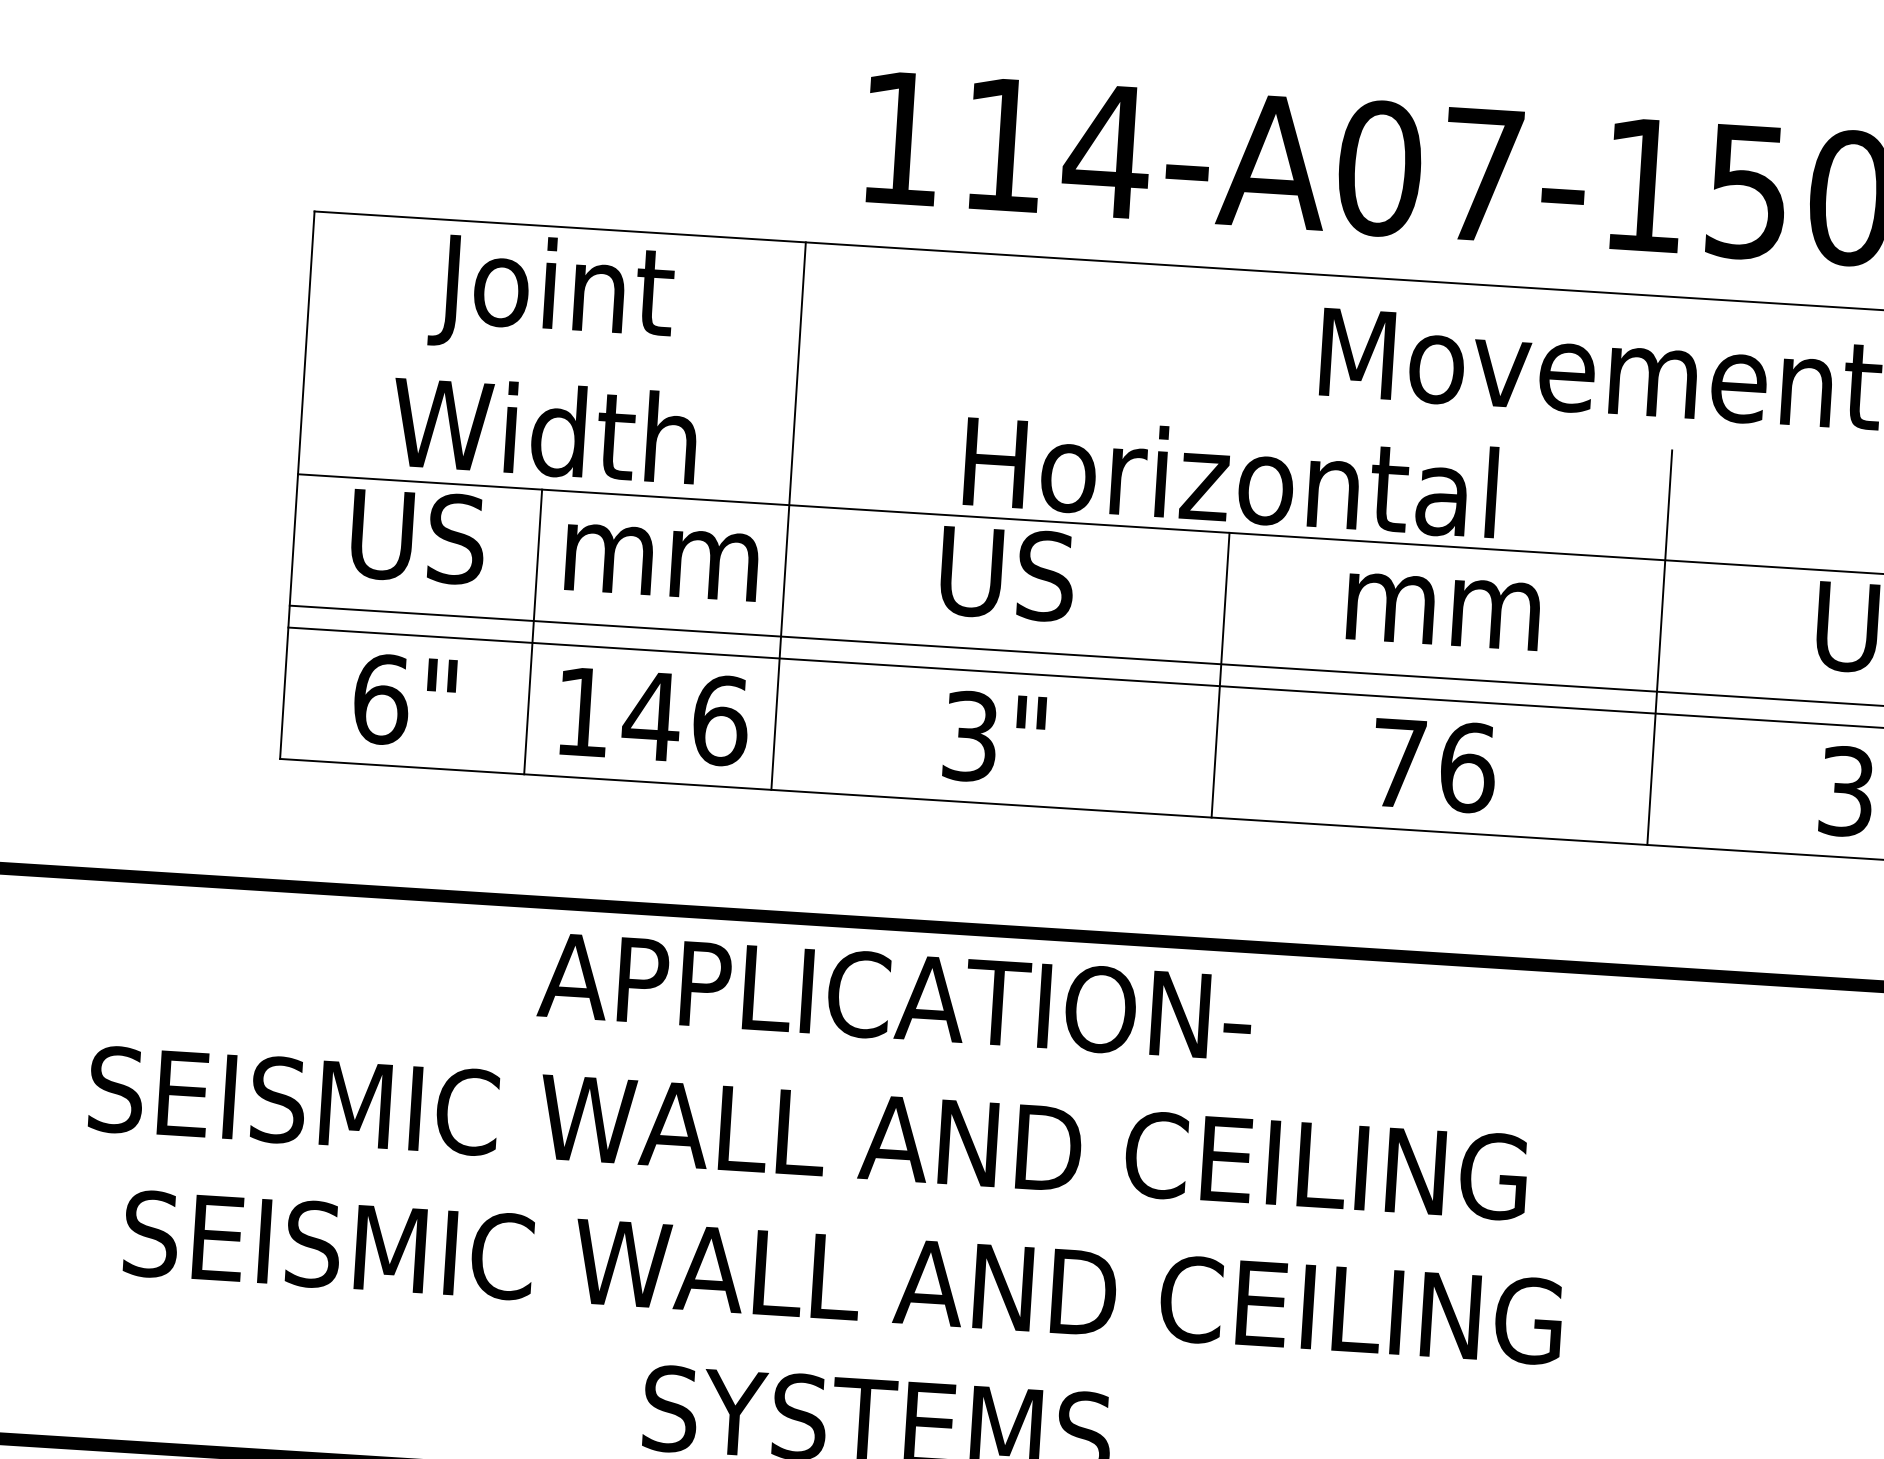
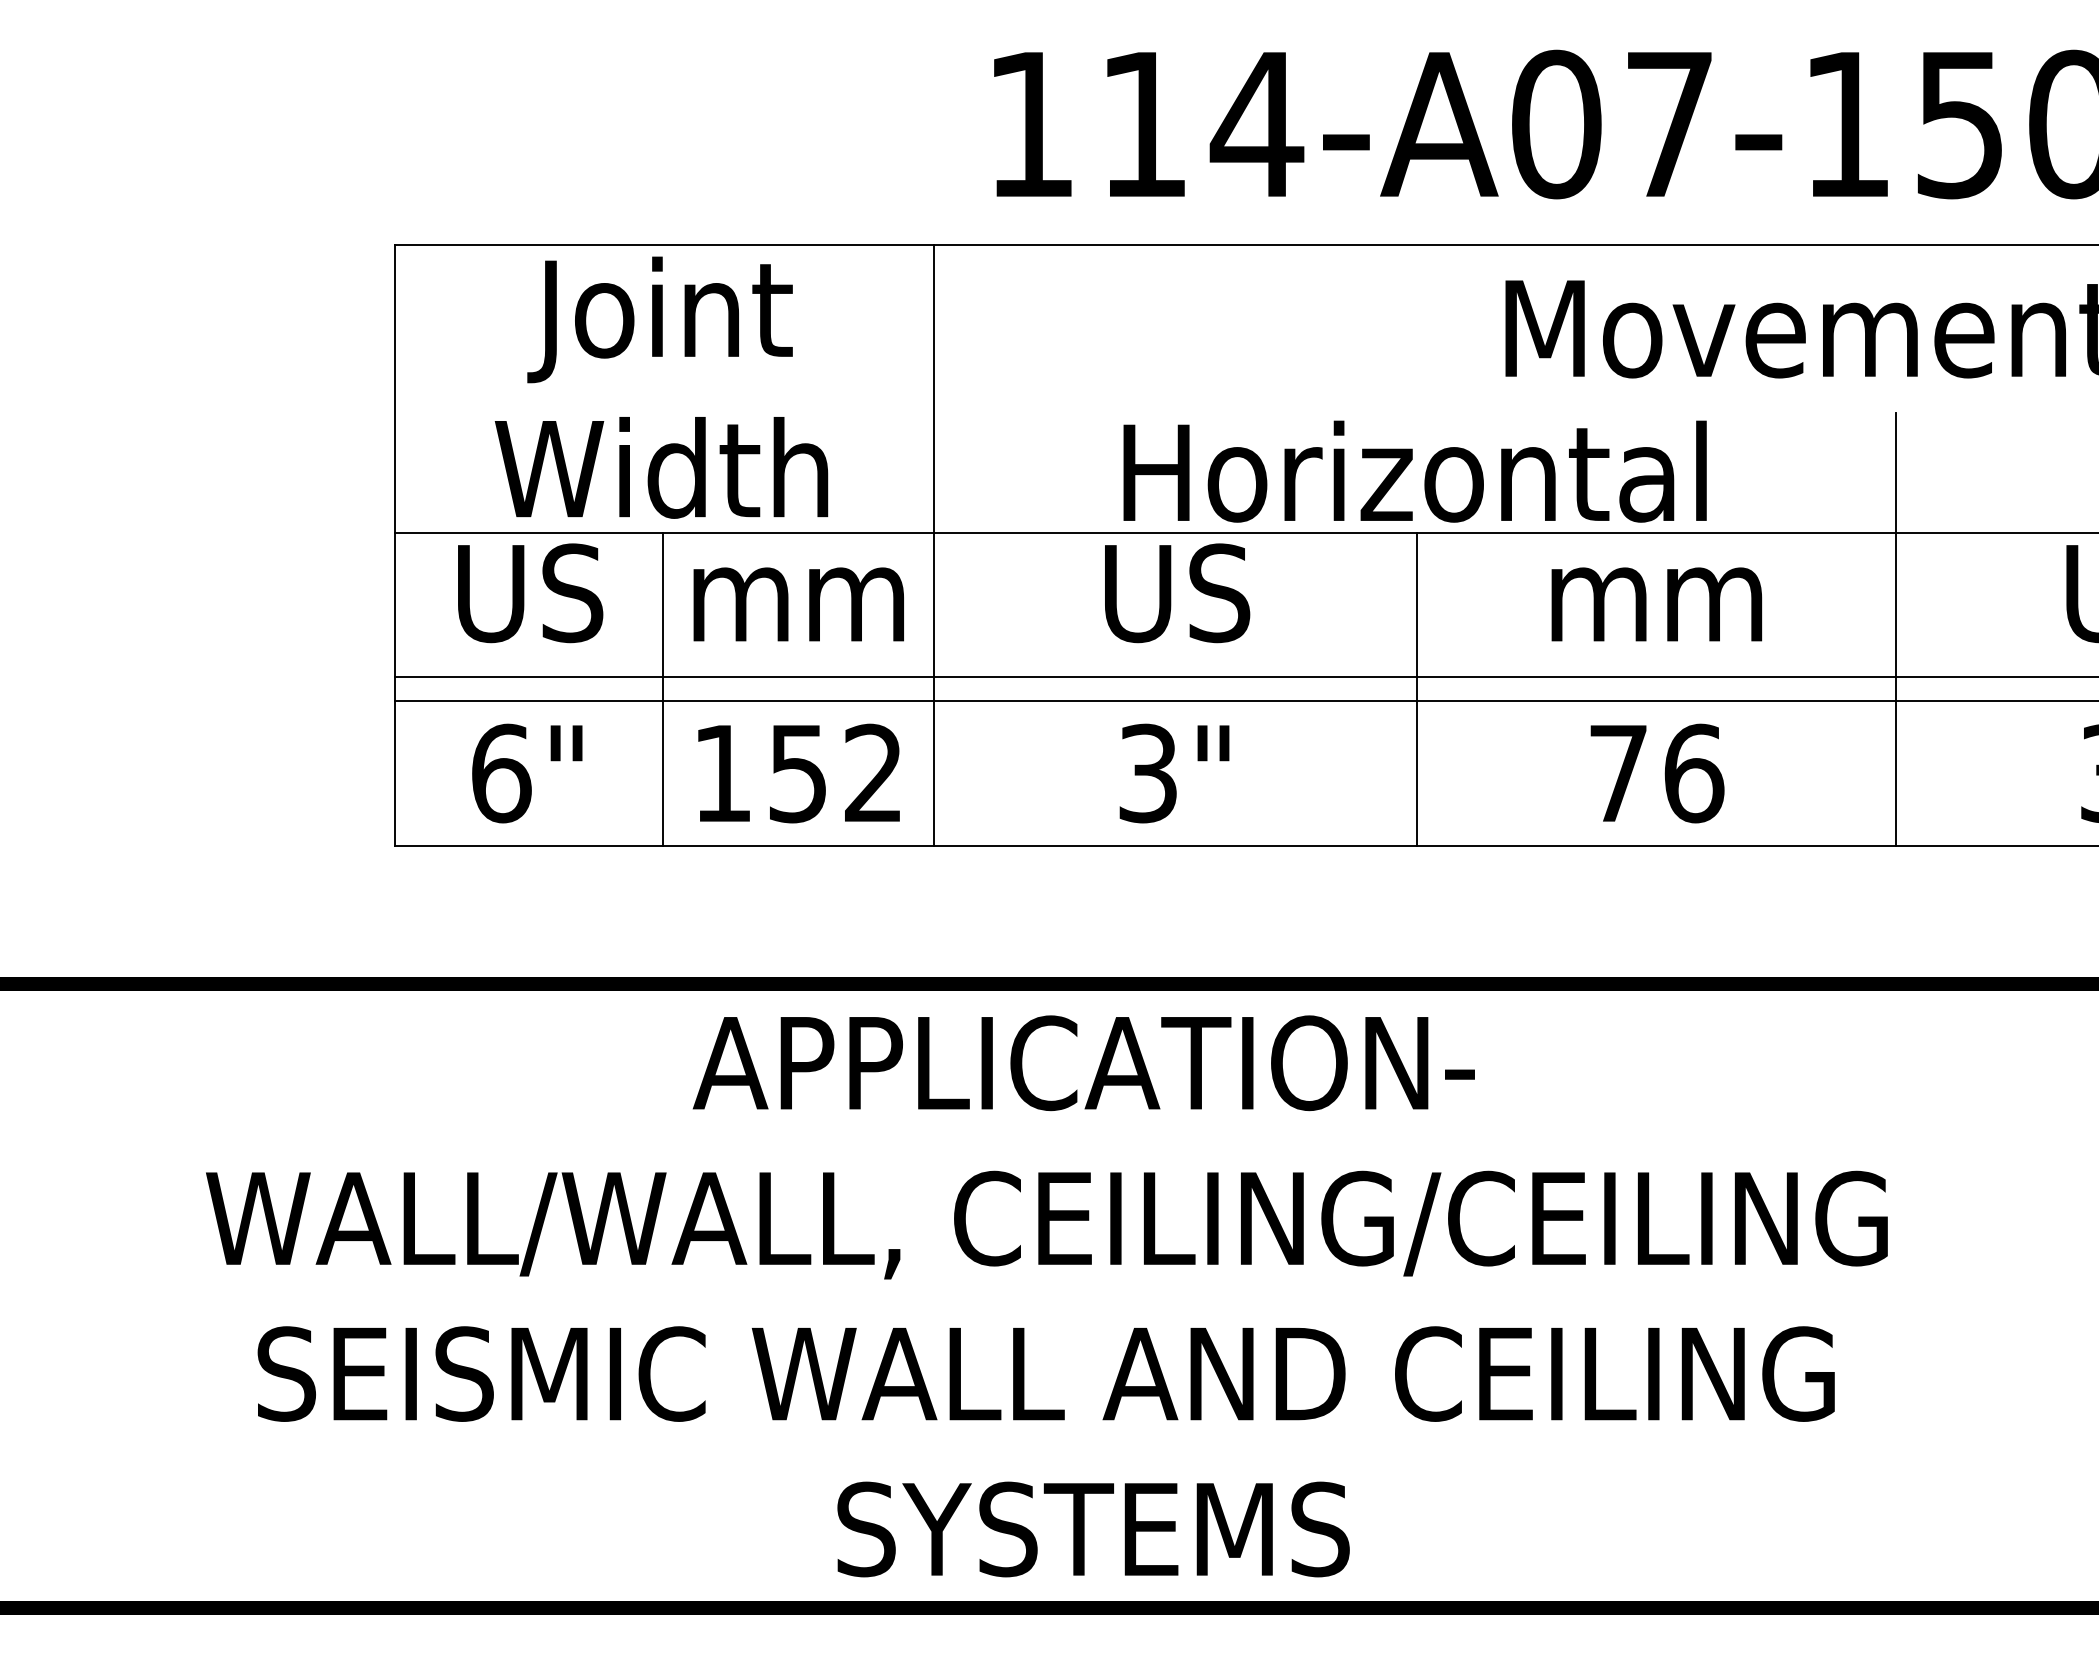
text: (685, 718) -> (835, 773), 146 -> 152
text: (852, 1141) -> (1046, 1224), SEISMIC WALL AND CEILING -> WALL/WALL, CEILING/CEILING

